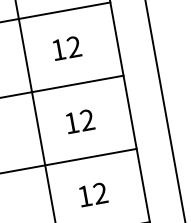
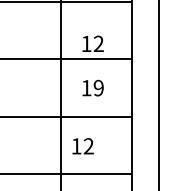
text: (66, 47) -> (92, 43), moved
text: (87, 120) -> (98, 88), 12 -> 19
text: (92, 195) -> (82, 146), moved

